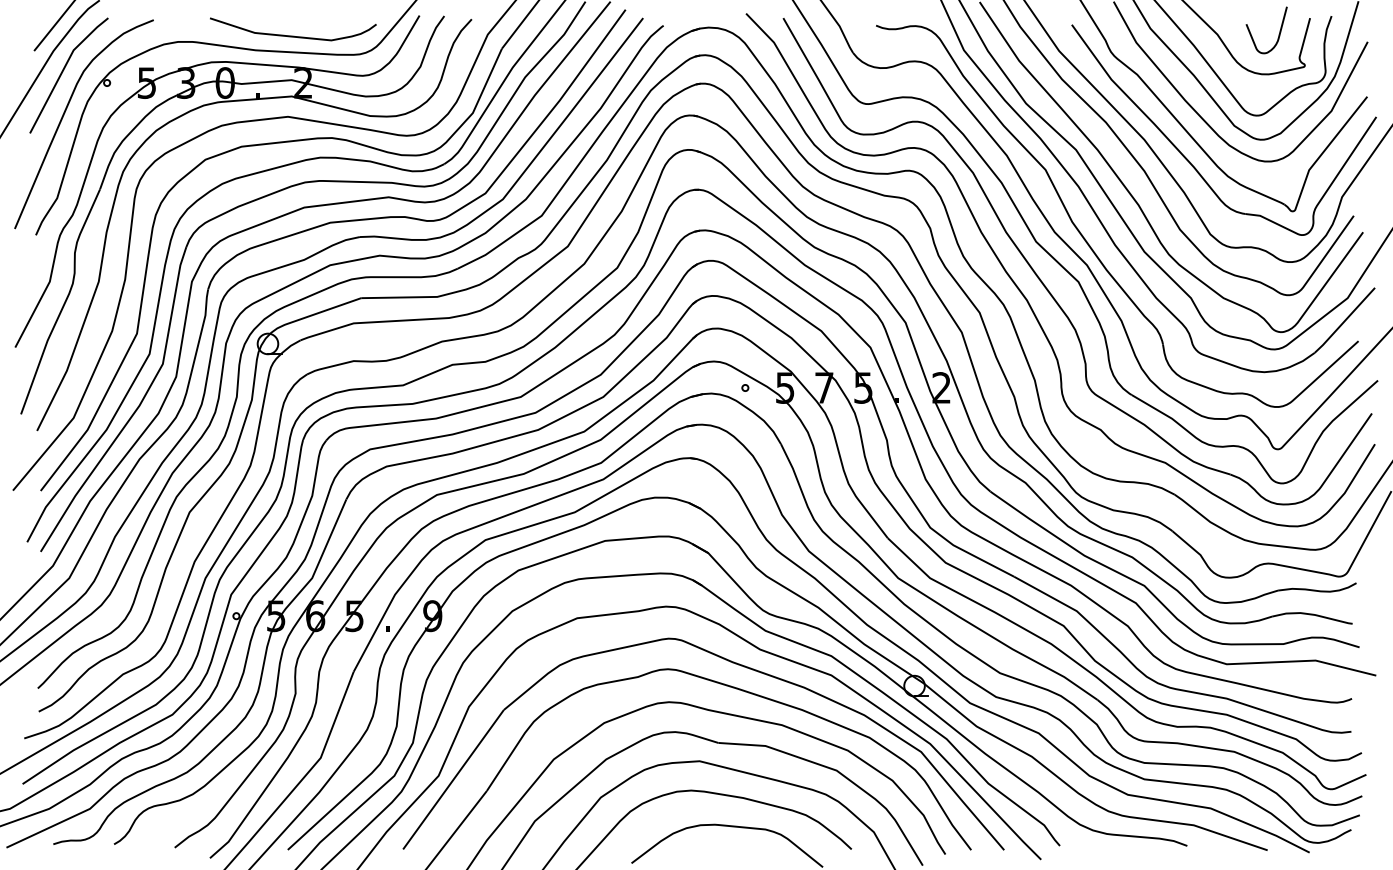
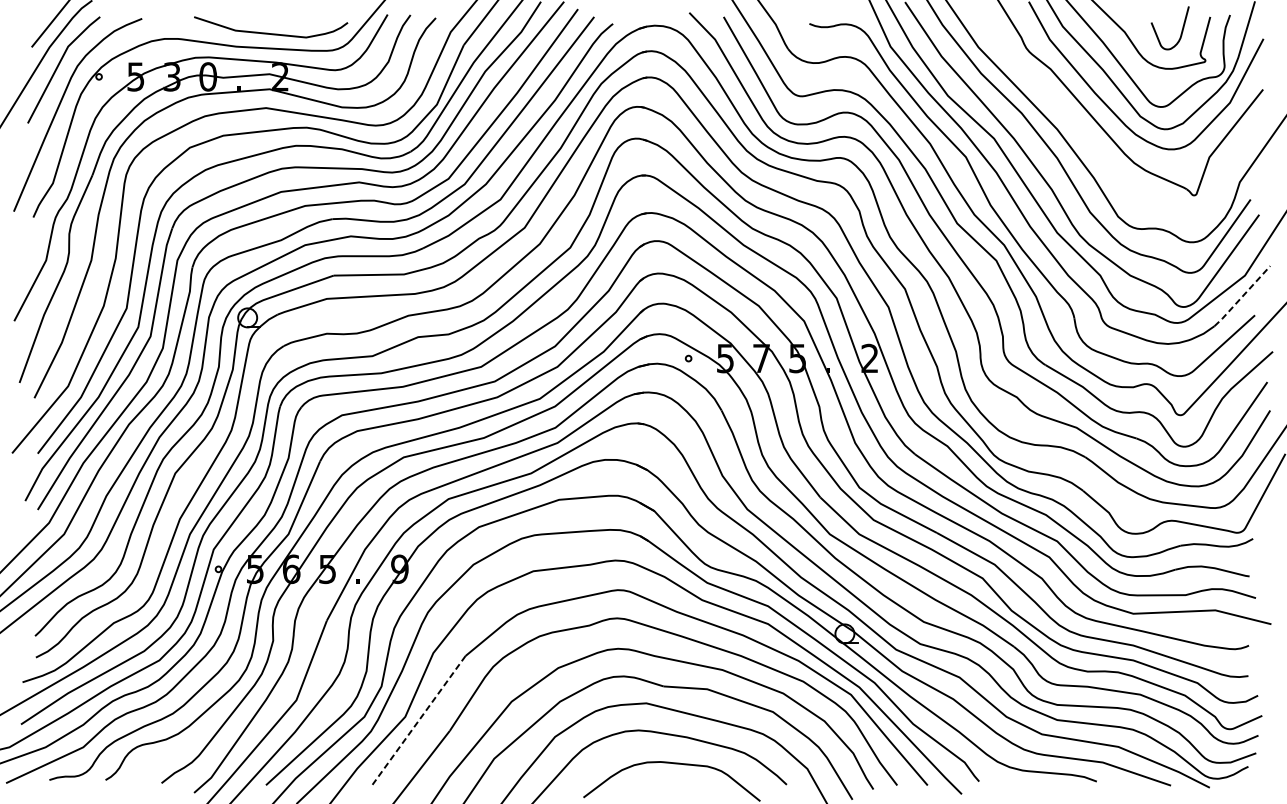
part: (1190, 161) -> (1099, 149), removed
line: (1345, 320) -> (1242, 296), solid -> dashed
line: (453, 779) -> (419, 720), solid -> dashed

